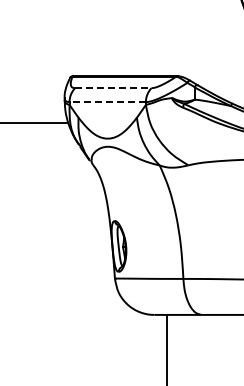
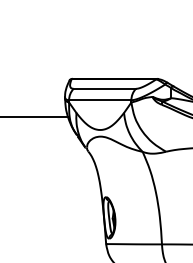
line: (113, 88) -> (104, 89), dashed -> solid
line: (107, 102) -> (100, 100), dashed -> solid

